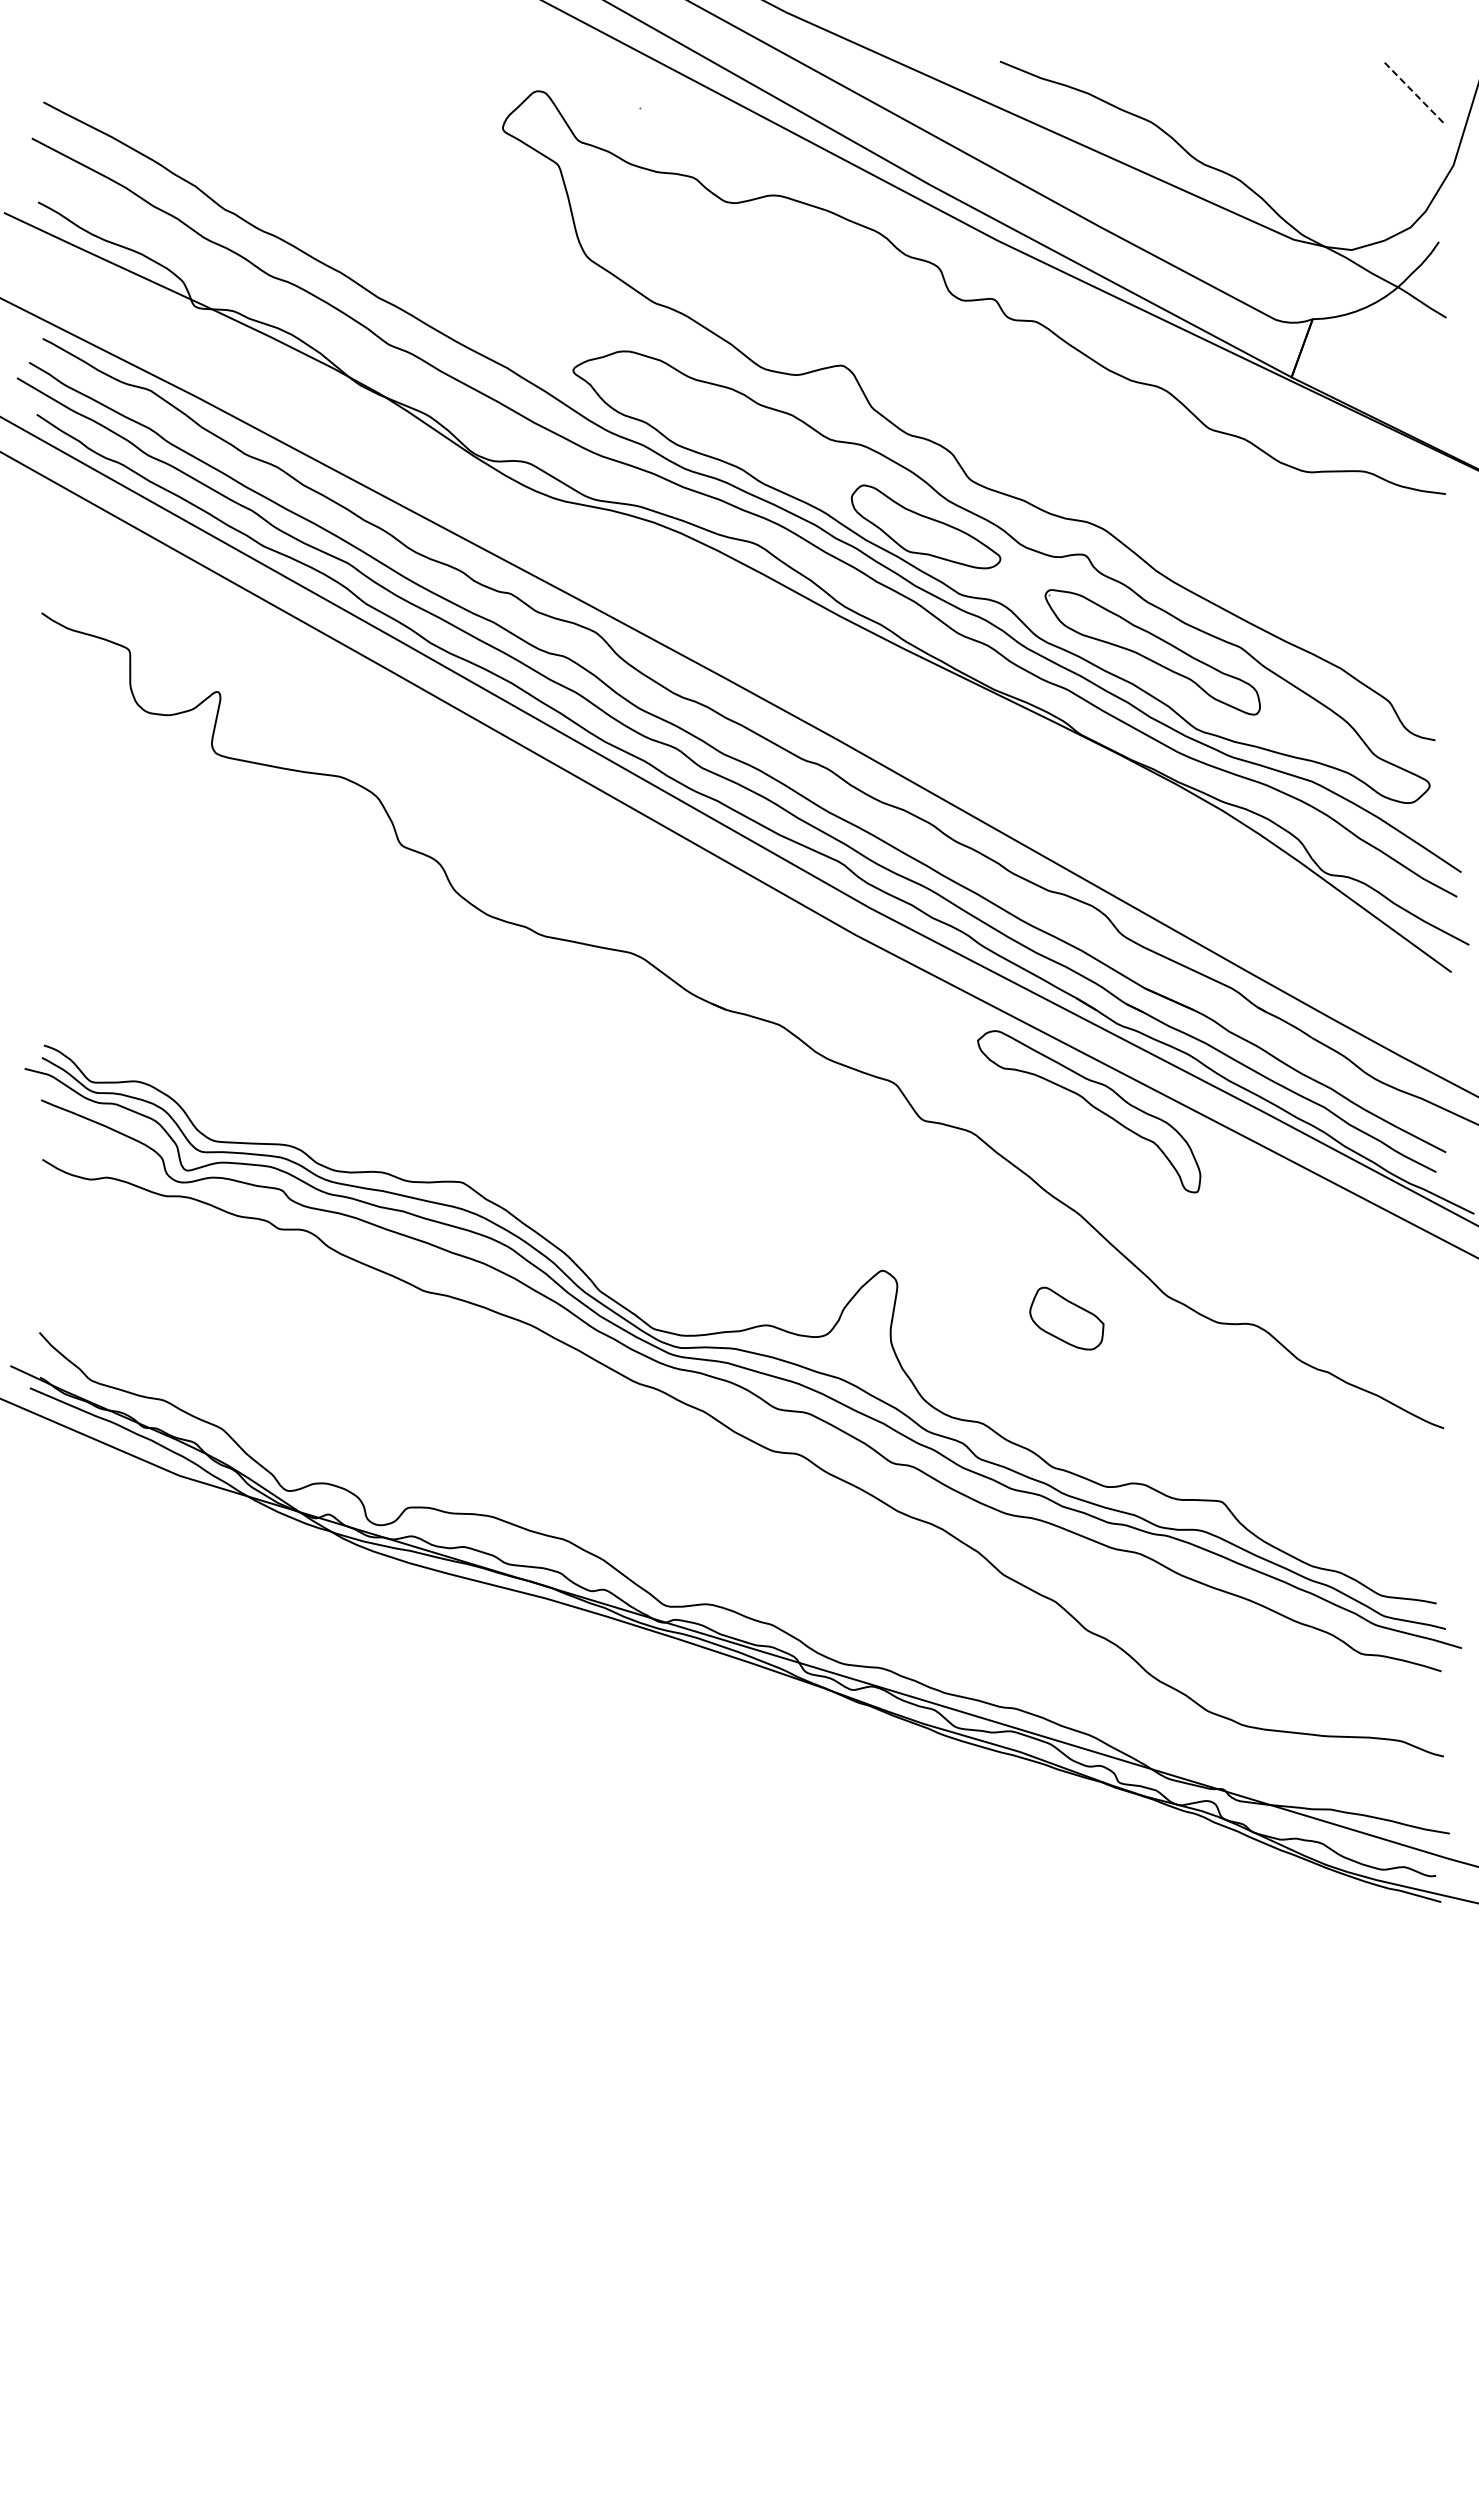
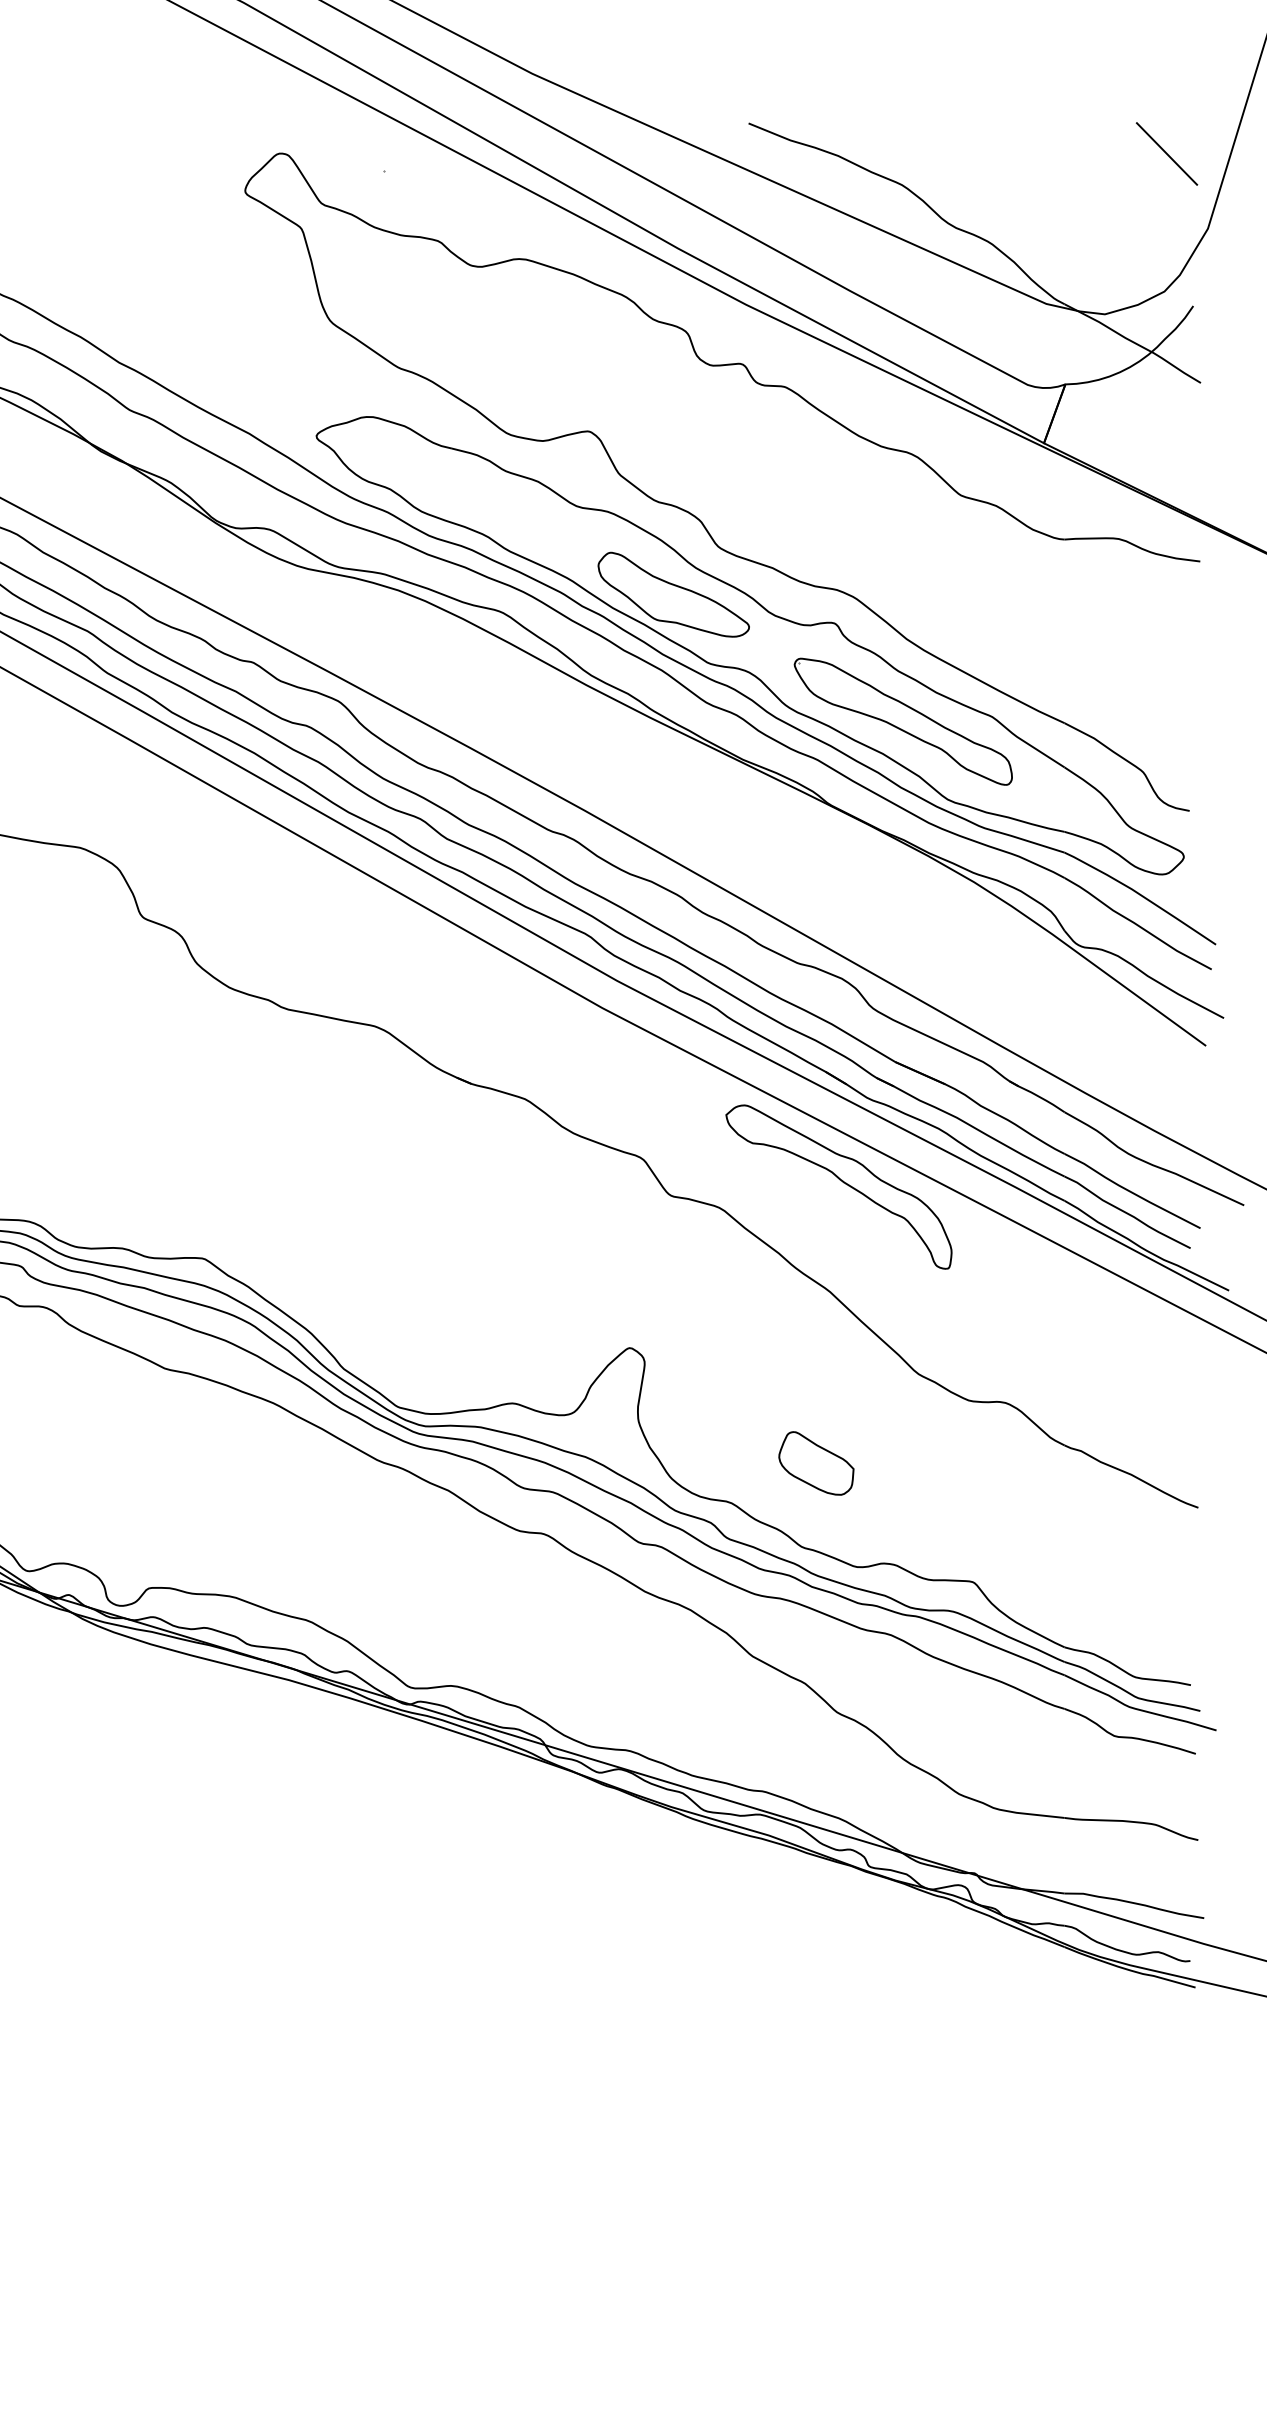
line: (1412, 91) -> (1166, 153), dashed -> solid
part: (1066, 1318) -> (816, 1463), moved

